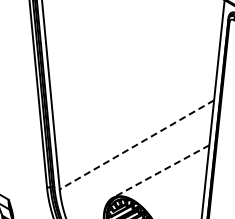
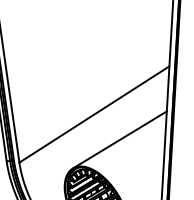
line: (136, 145) -> (94, 115), dashed -> solid
line: (161, 171) -> (120, 139), dashed -> solid

